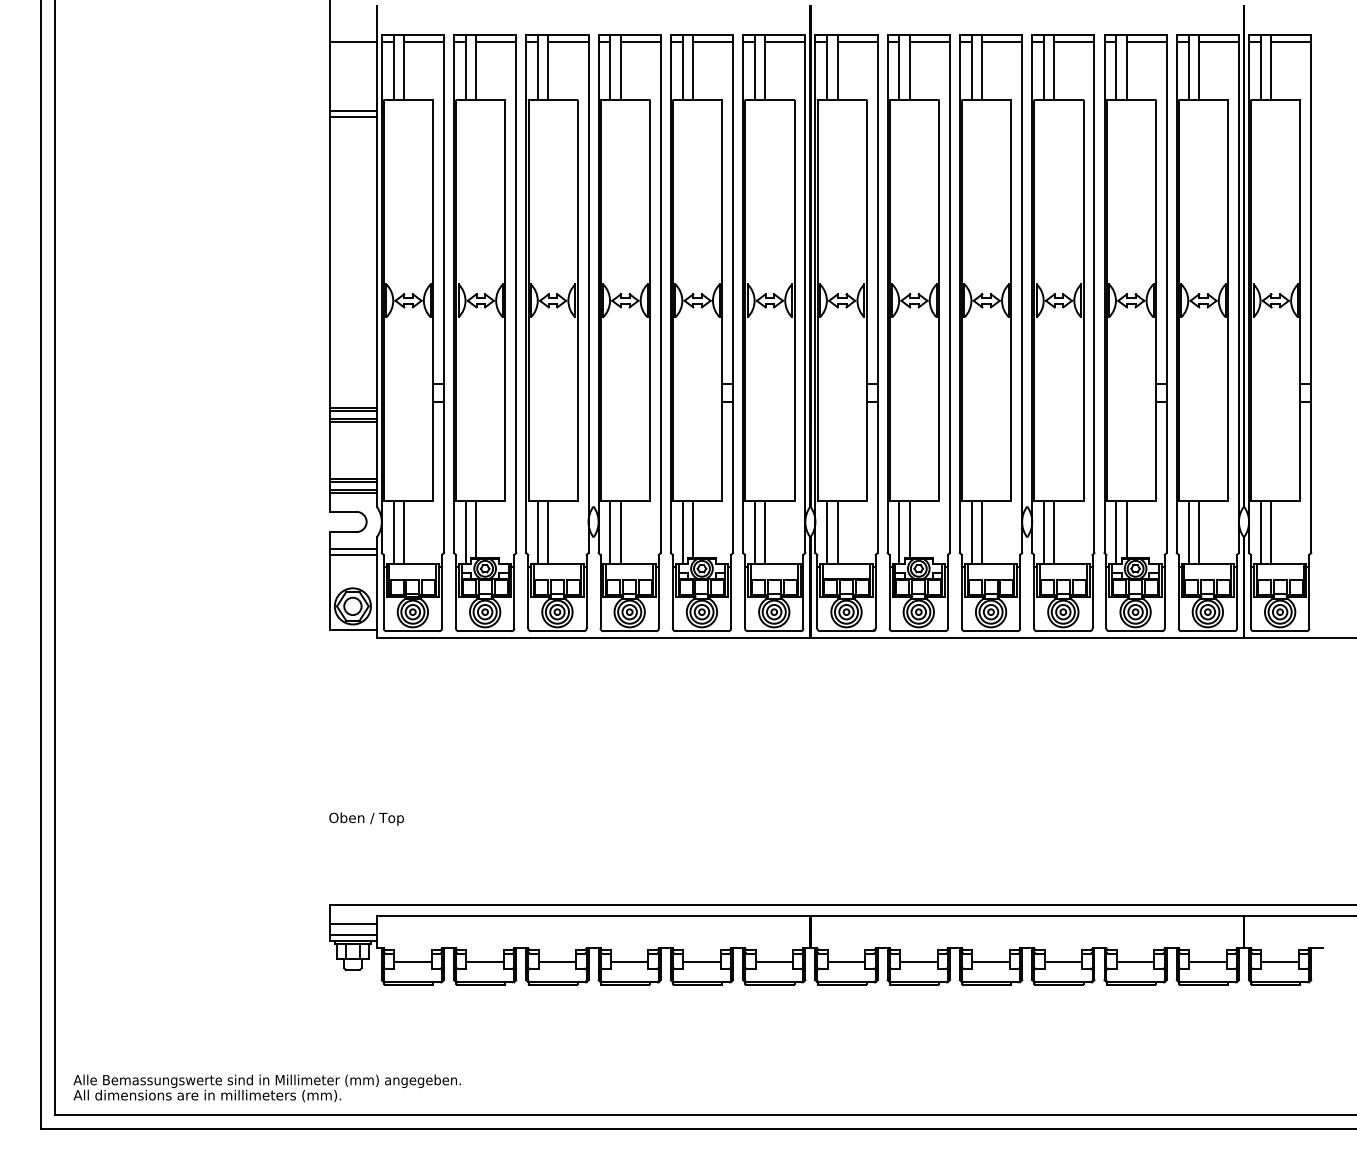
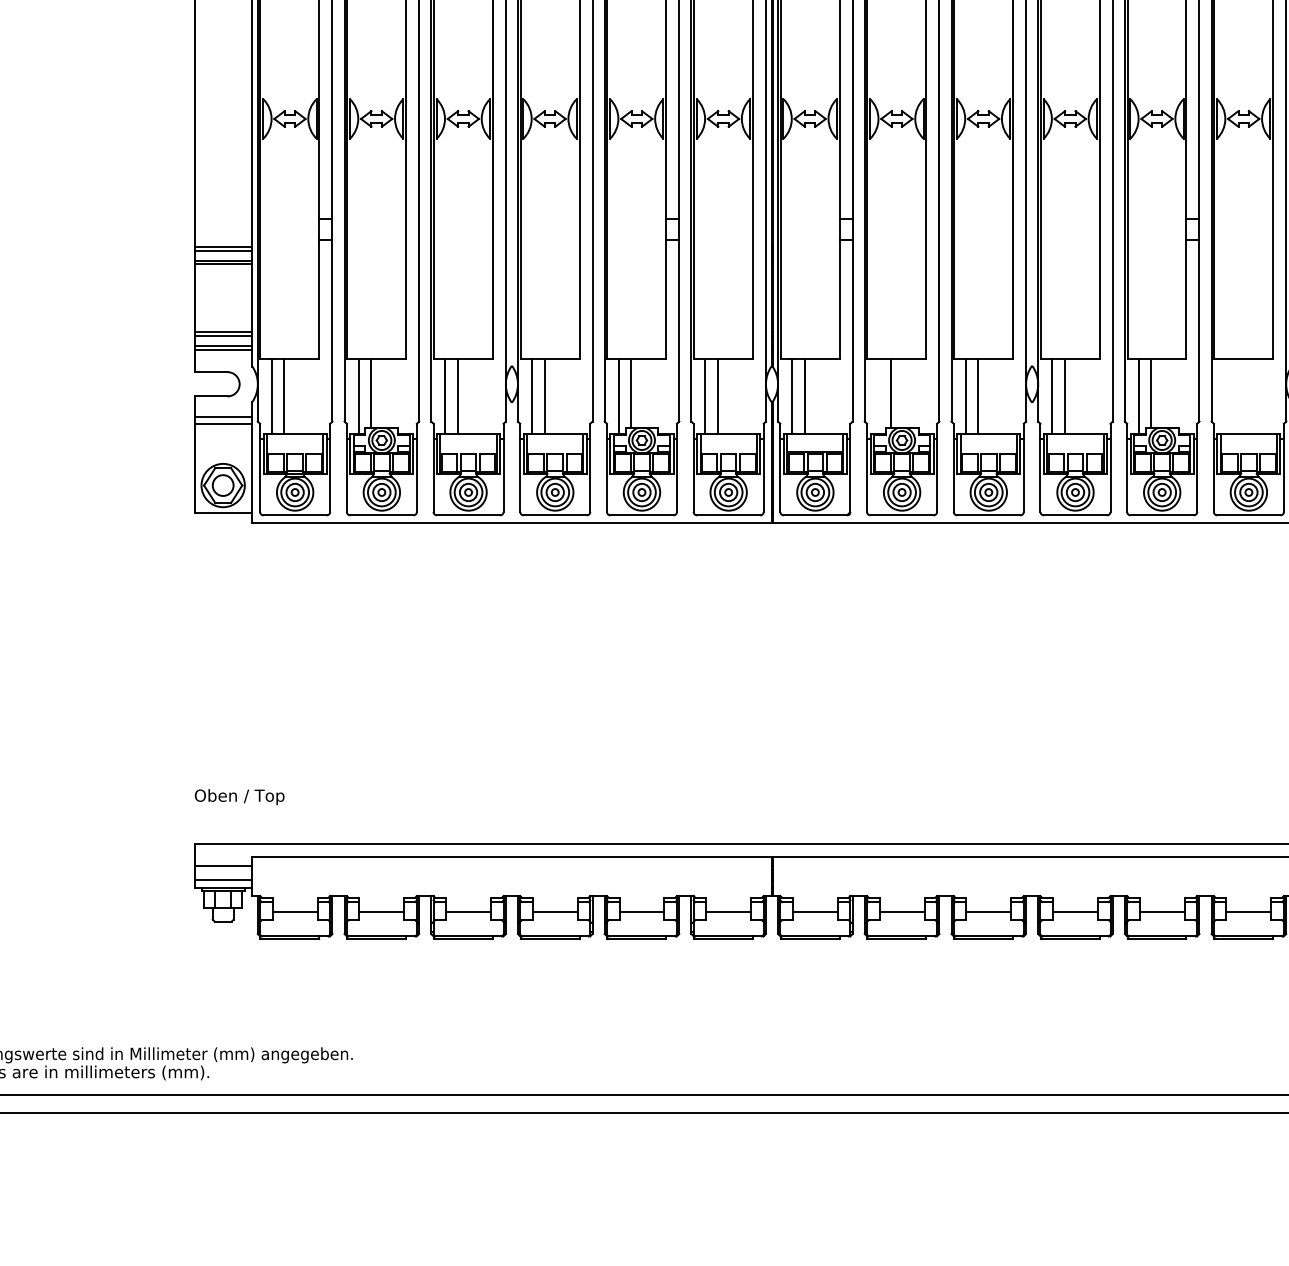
line: (899, 532) -> (878, 396), removed
line: (1188, 532) -> (1225, 396), removed
line: (1198, 532) -> (1237, 396), removed
text: (366, 818) -> (239, 796), moved

